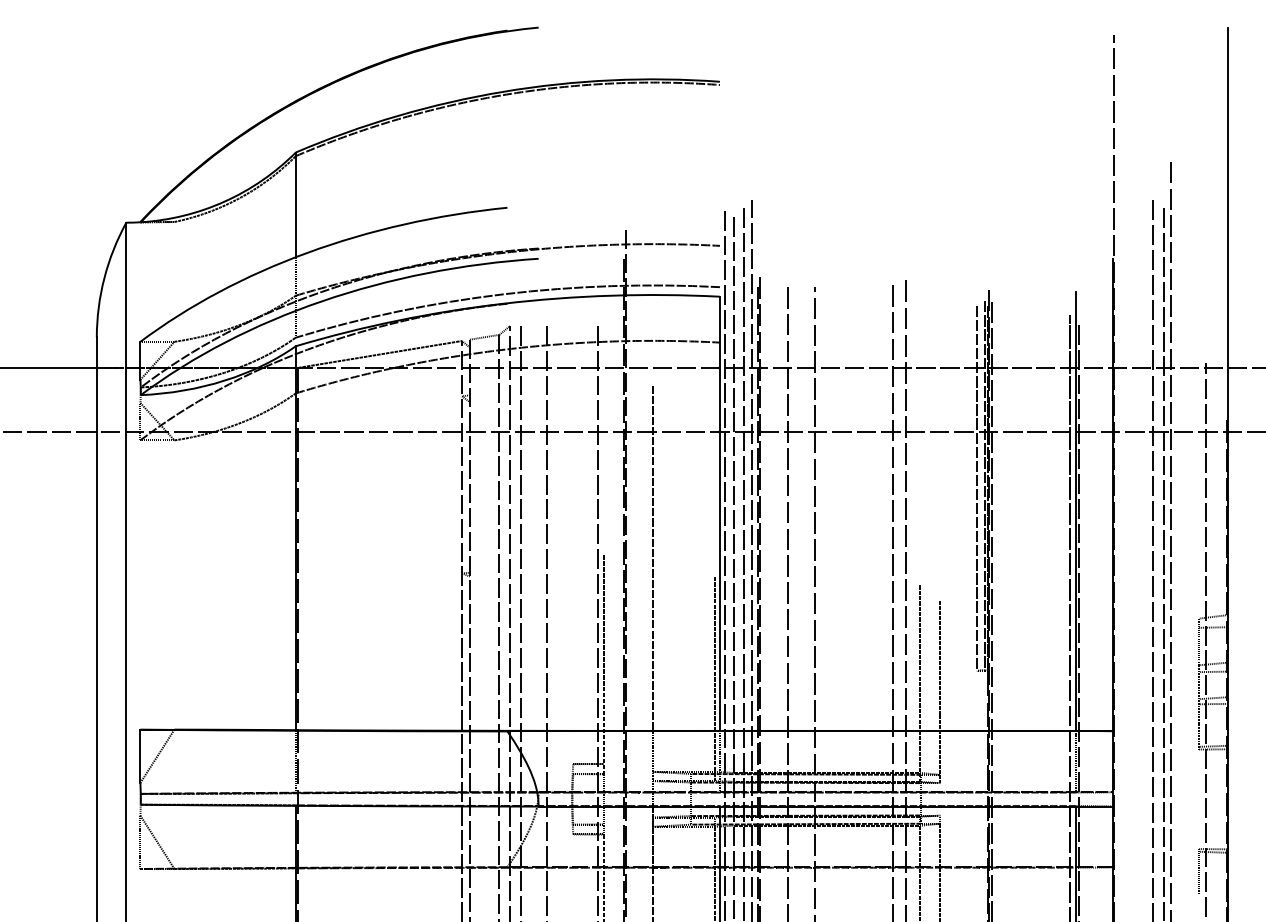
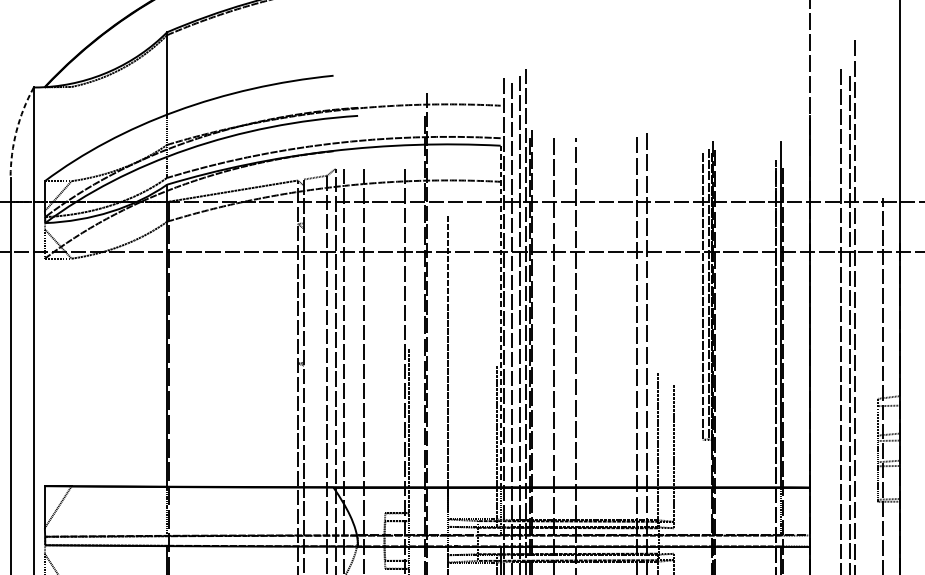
arc: (104, 278) -> (16, 131), solid -> dashed
line: (719, 514) -> (500, 317), solid -> dashed

